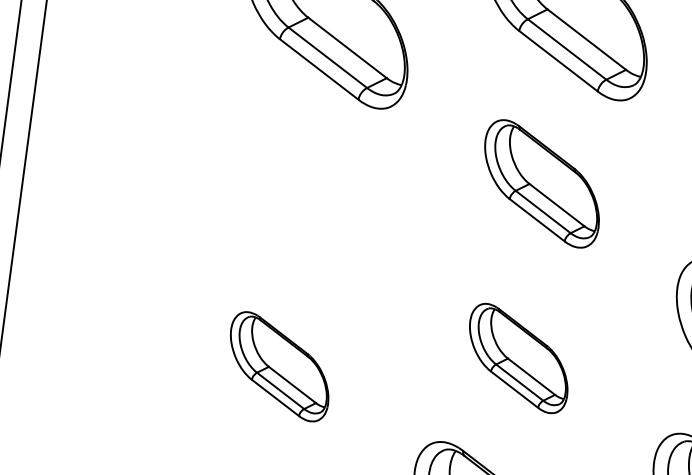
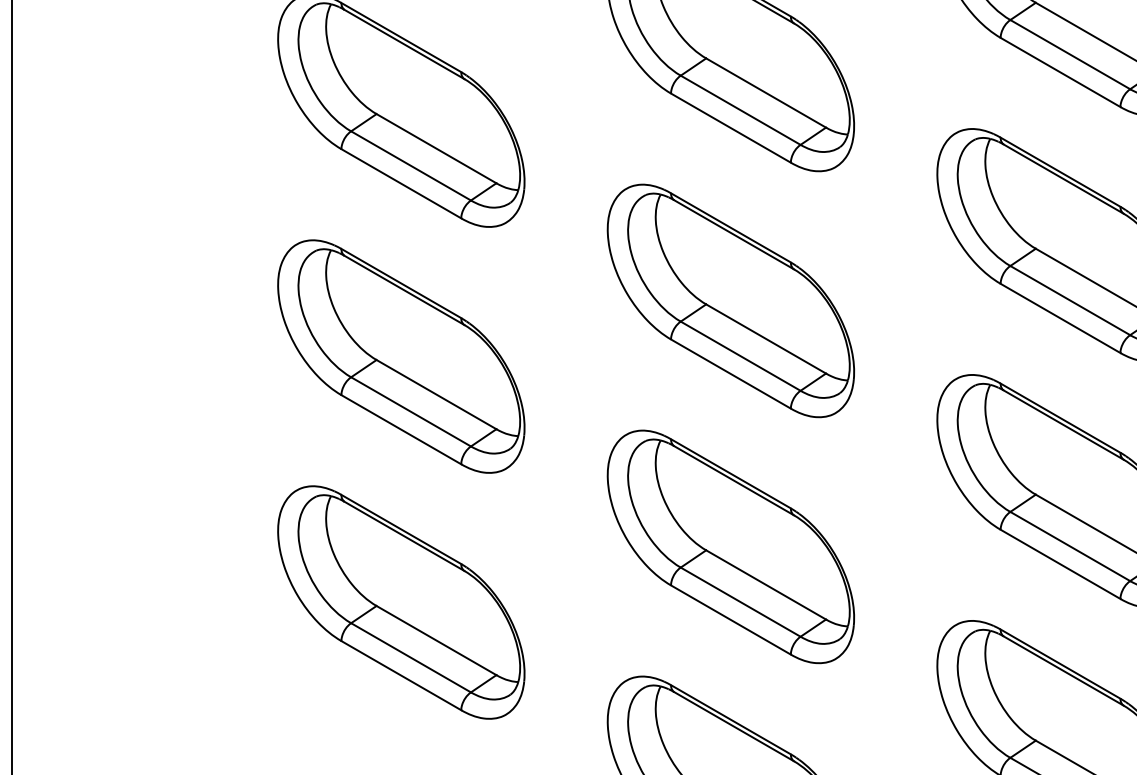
part: (541, 183) -> (730, 300), size x1.43
part: (303, 192) -> (401, 356), added
part: (518, 358) -> (730, 546), size x1.67
part: (279, 366) -> (401, 602), size x1.67

